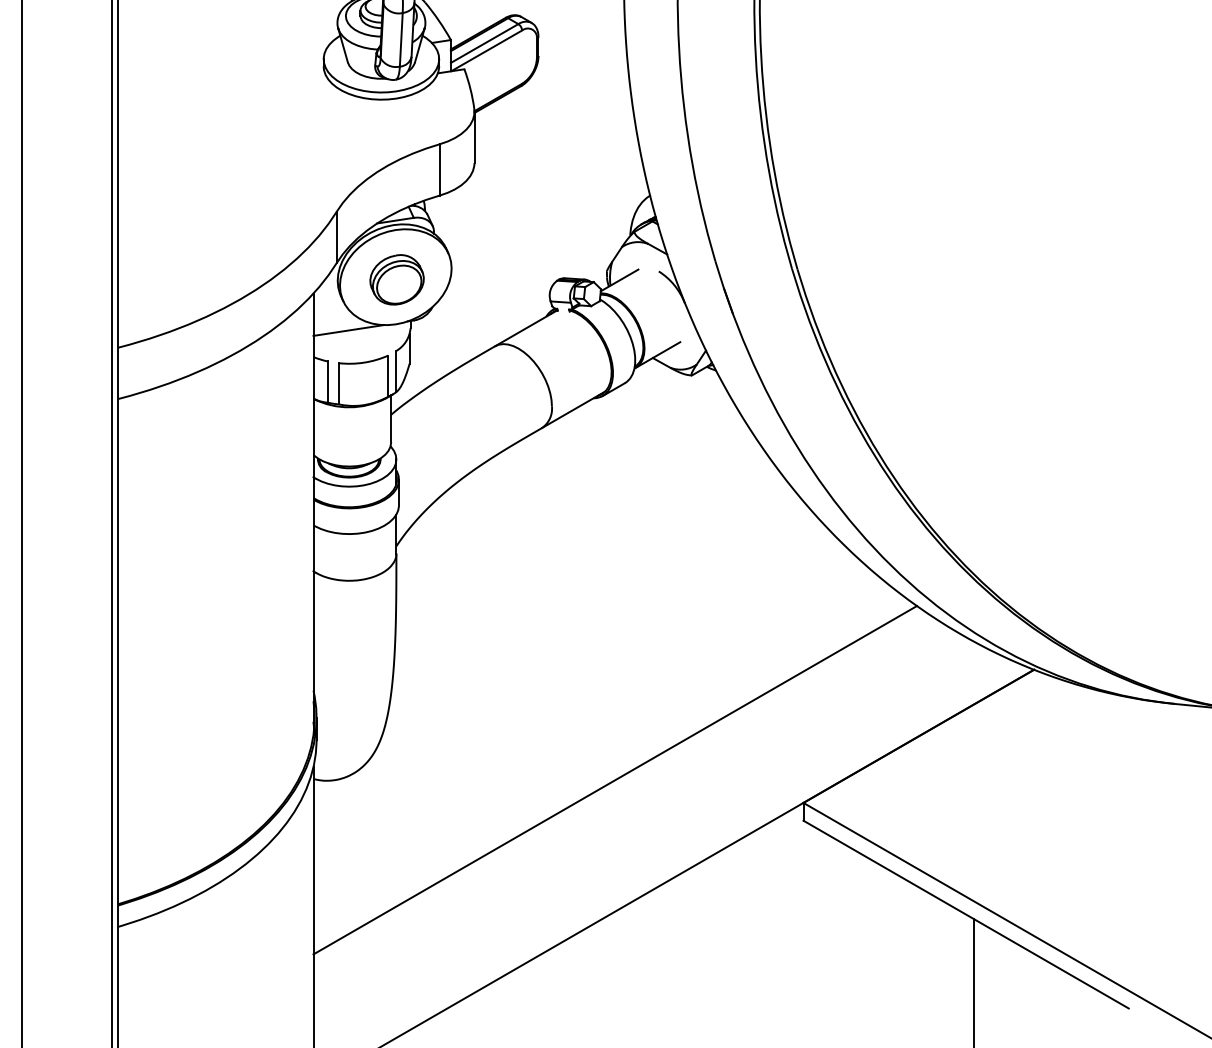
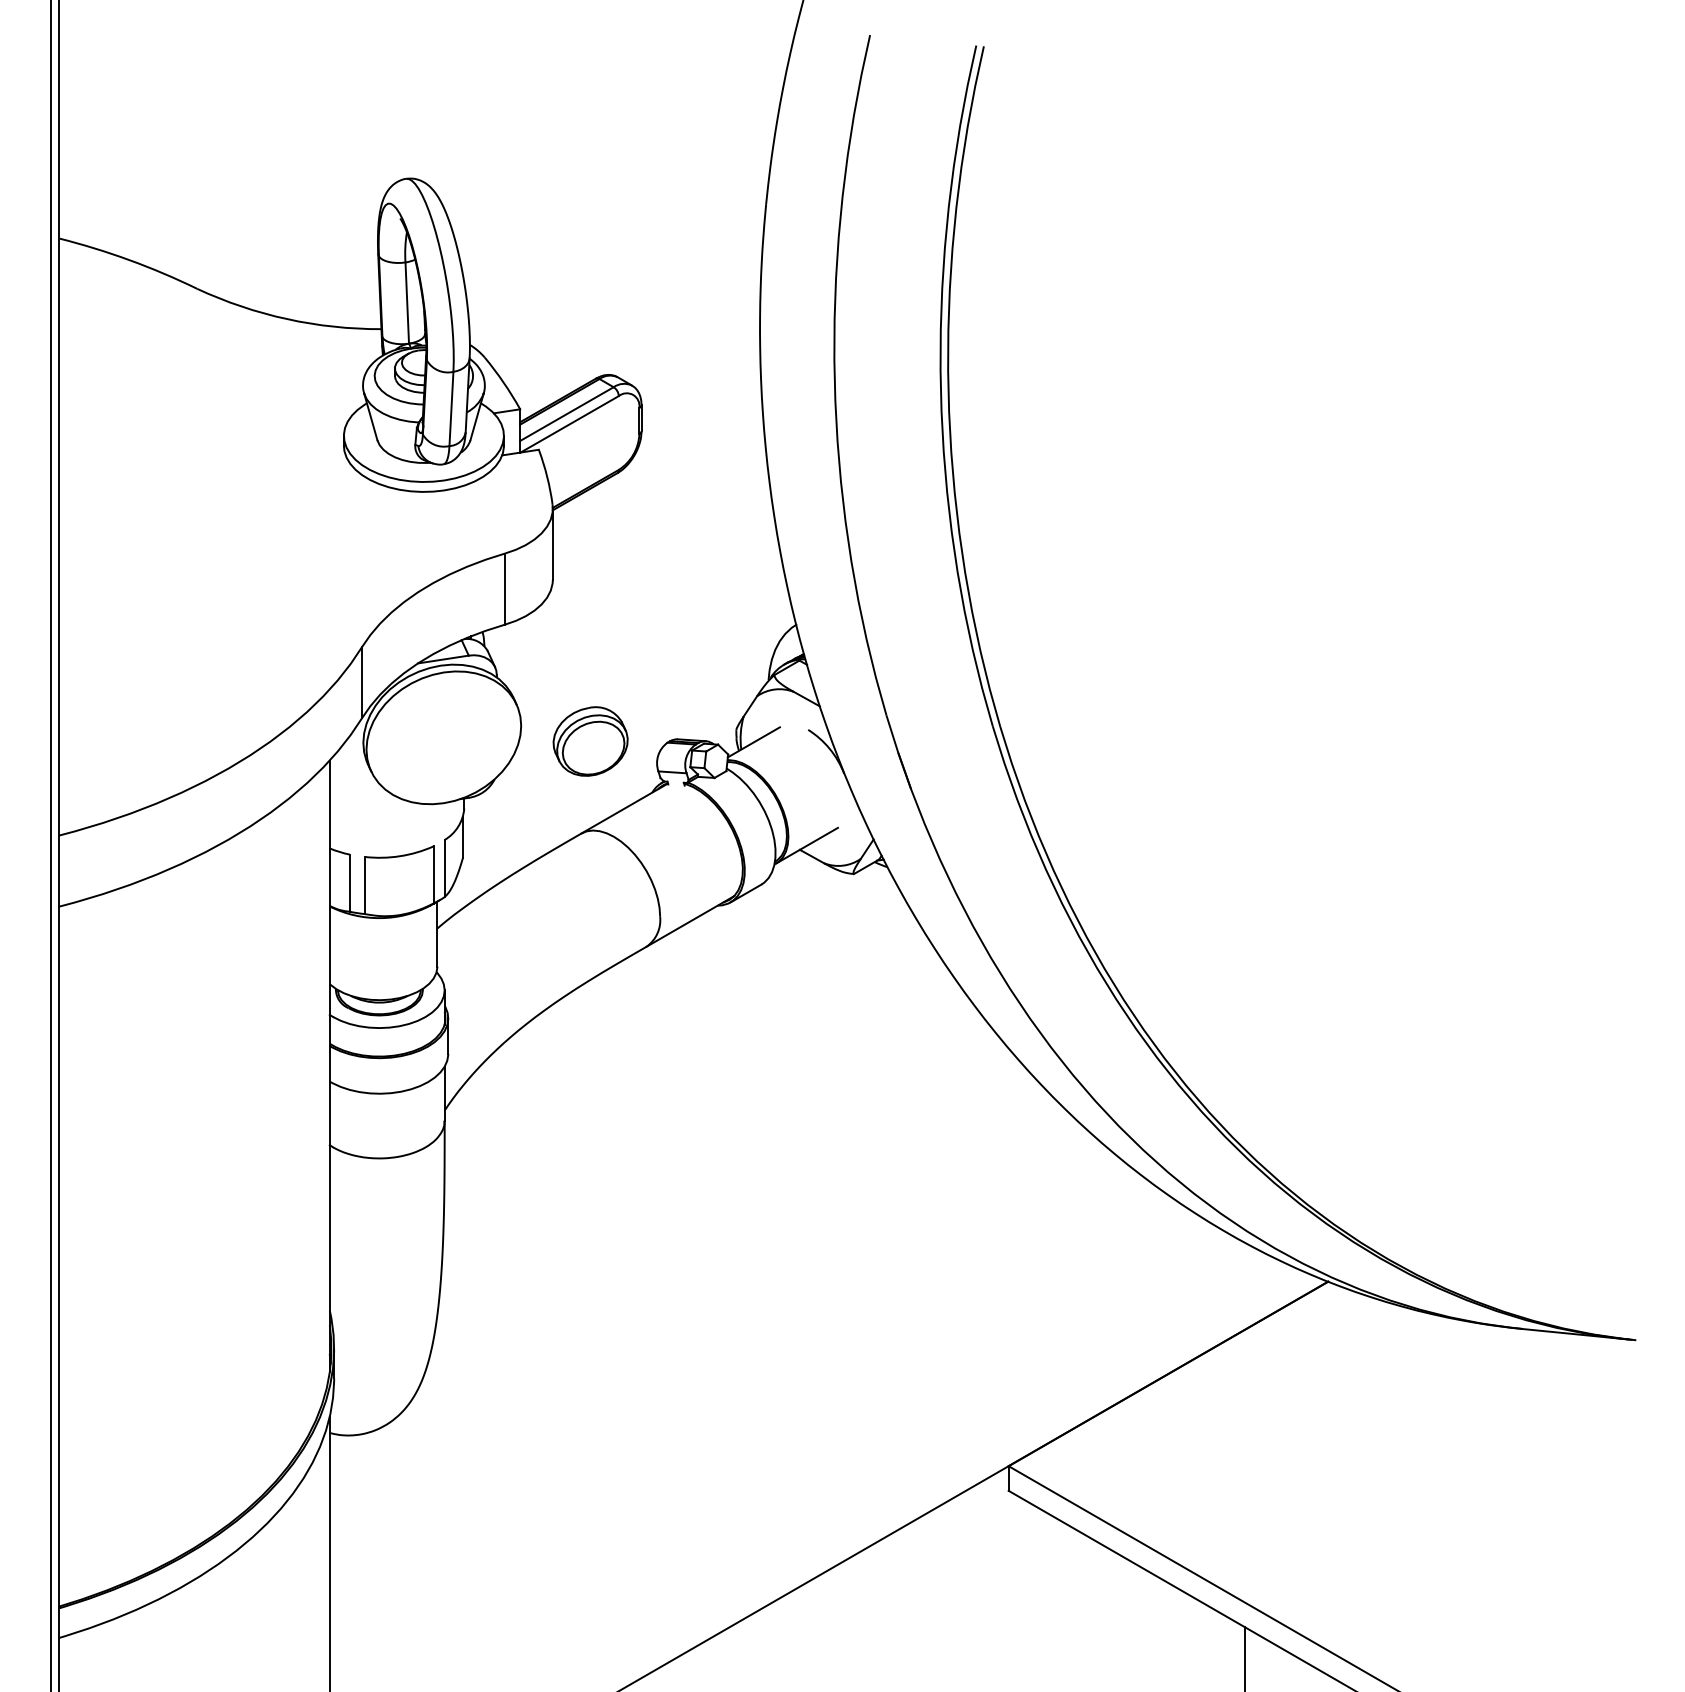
part: (397, 279) -> (590, 741), moved
line: (348, 330) -> (378, 811), removed
line: (614, 780) -> (747, 1434), removed

